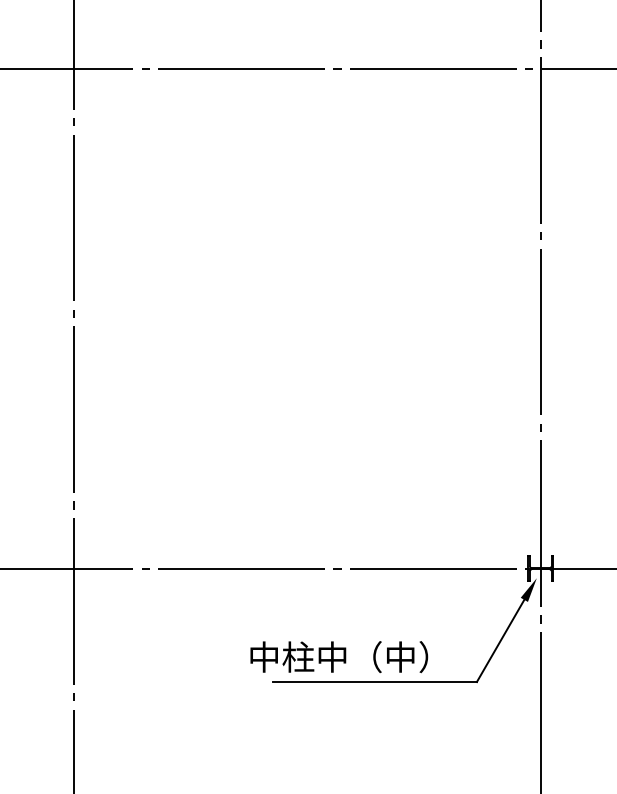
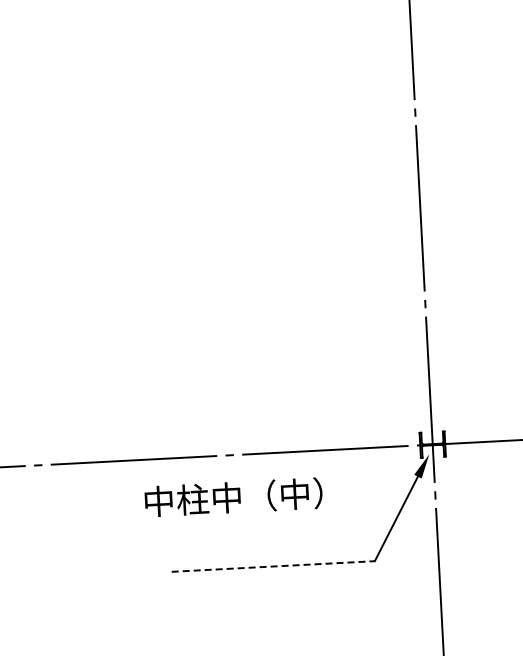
text: (339, 657) -> (233, 497), moved
line: (375, 682) -> (273, 566), solid -> dashed

